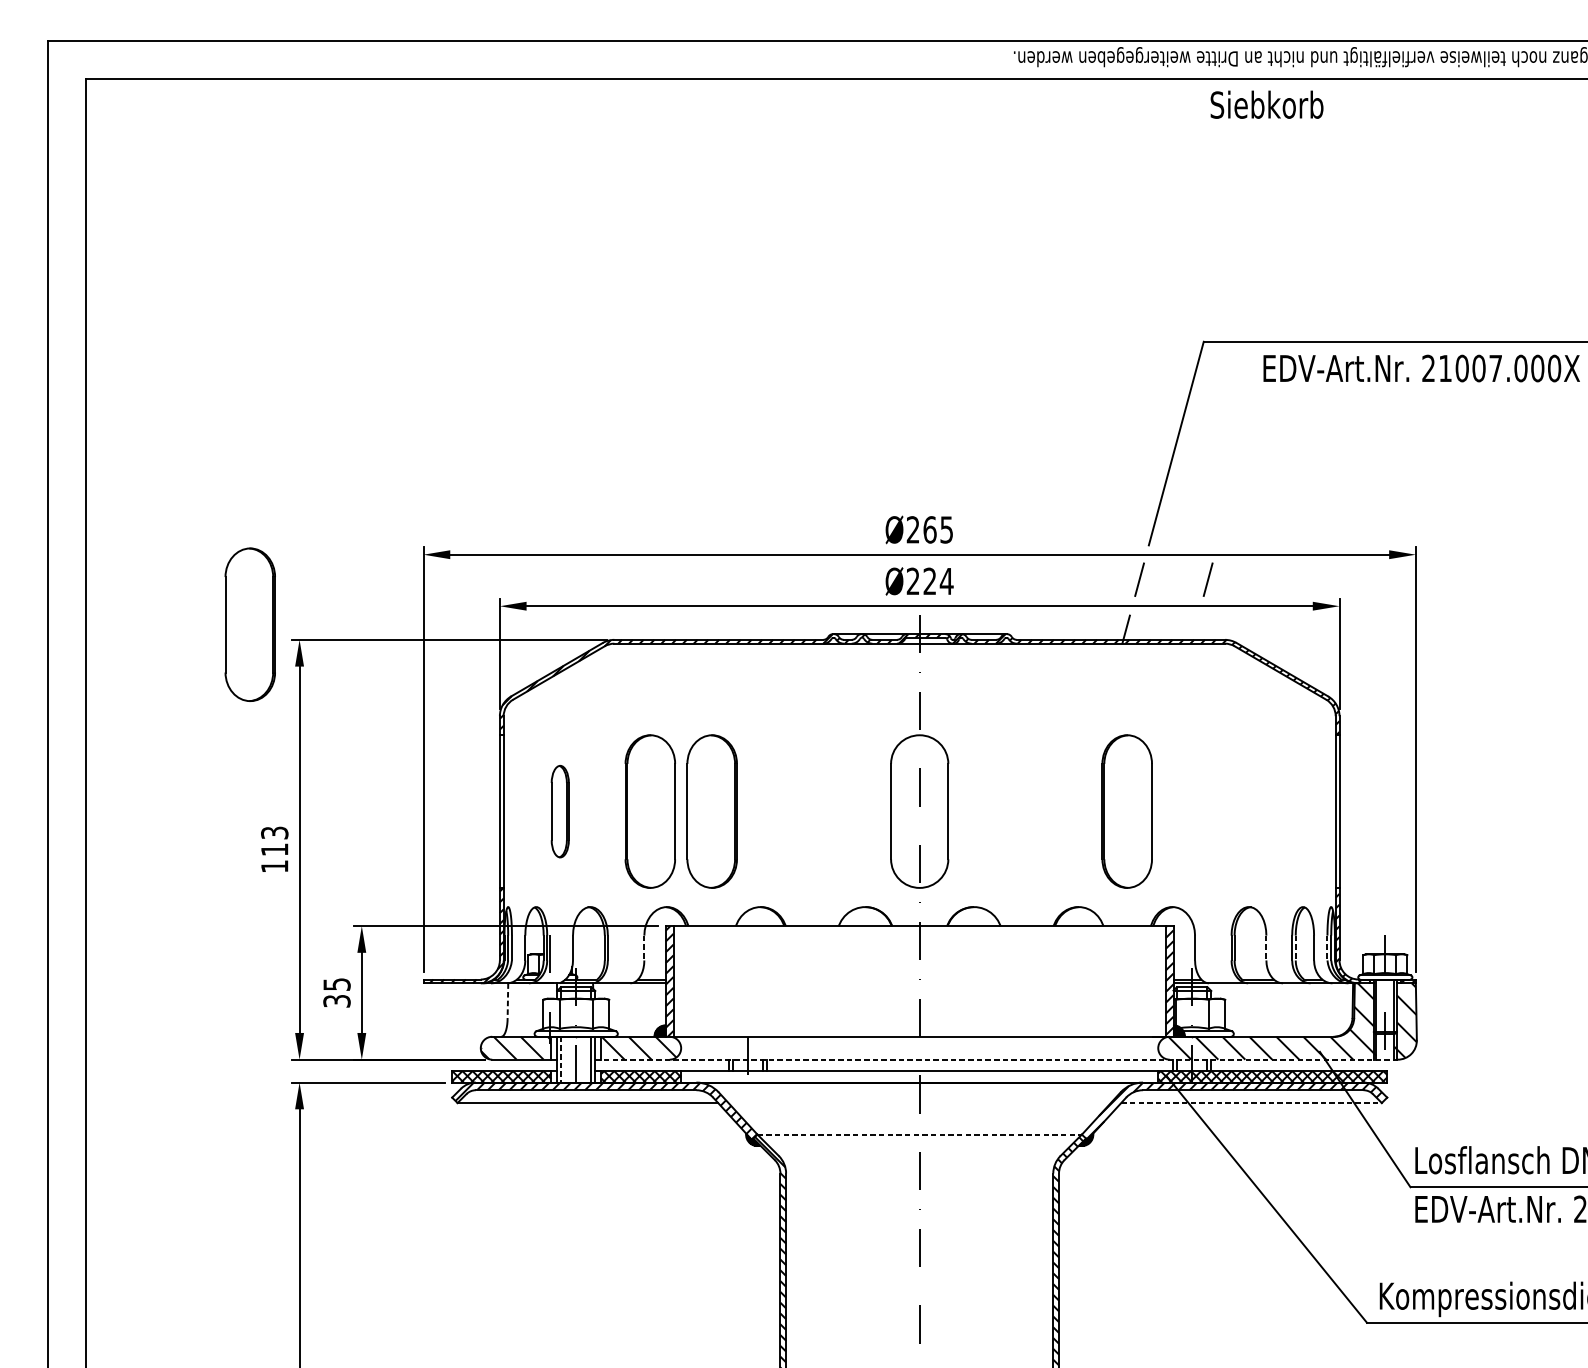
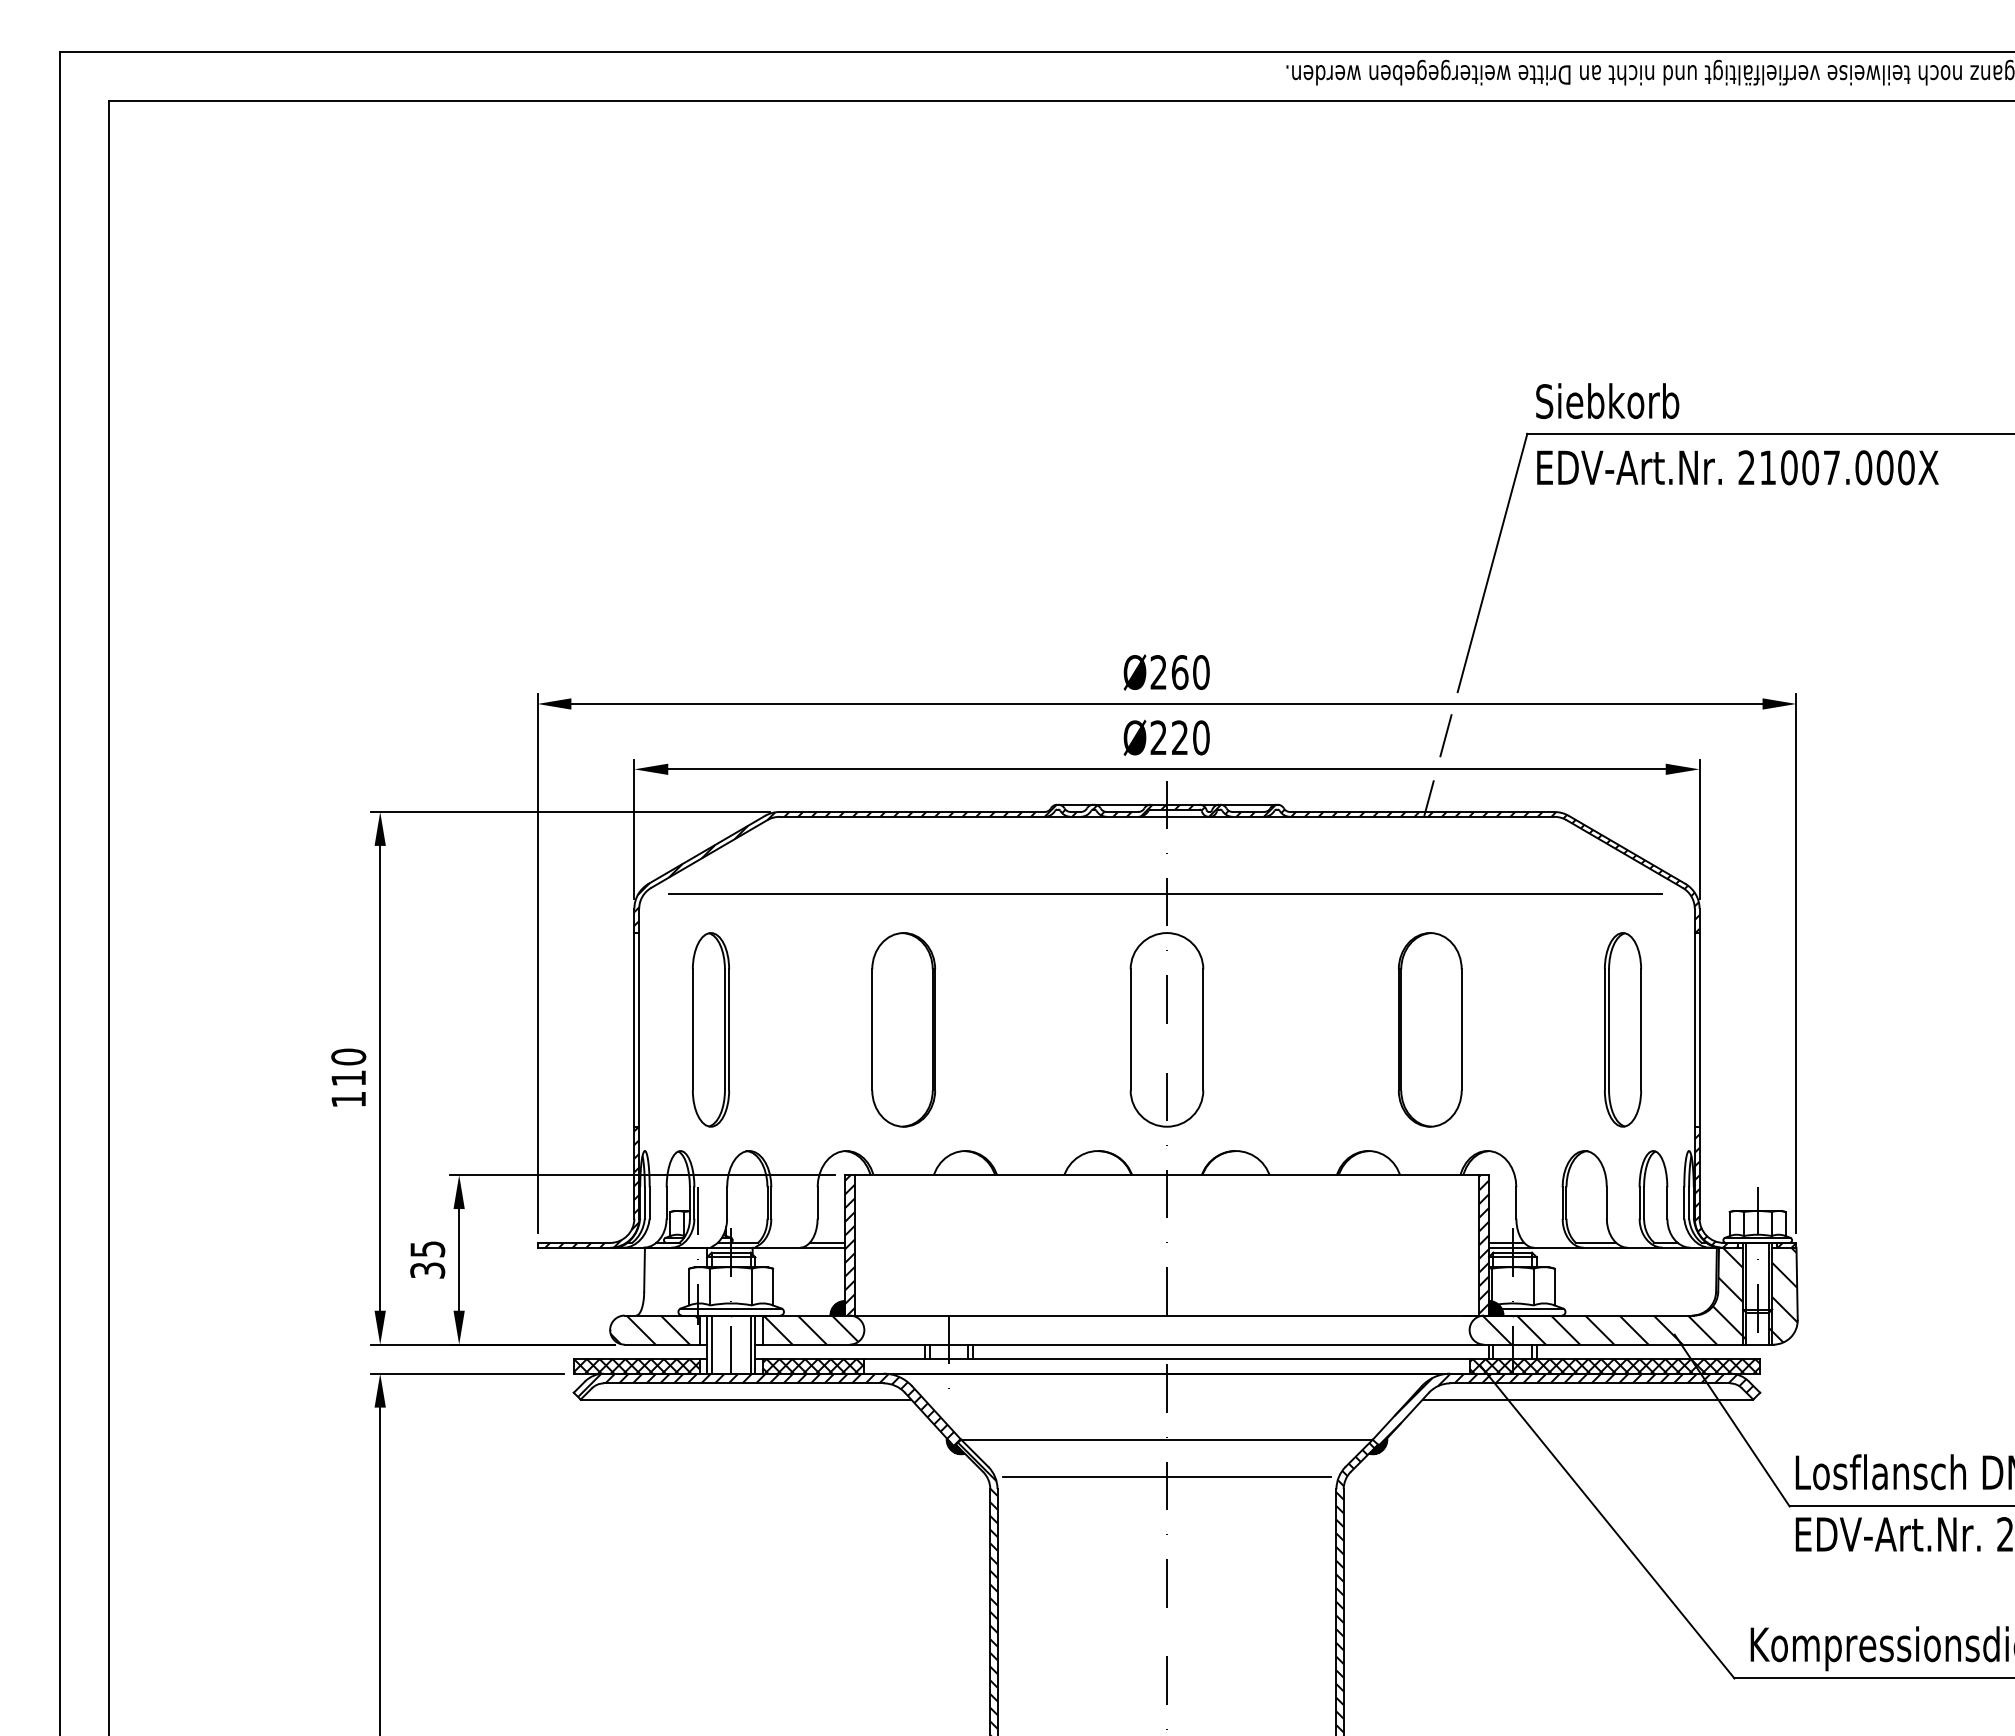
text: (1266, 105) -> (1607, 401), moved
text: (1421, 368) -> (1737, 467), moved
text: (946, 529) -> (1201, 672), Ø265 -> Ø260
line: (1207, 579) -> (1532, 735), removed
text: (946, 581) -> (1201, 737), Ø224 -> Ø220
part: (250, 624) -> (317, 792), removed
line: (918, 704) -> (1165, 894), added
part: (559, 811) -> (710, 1029), size x1.67
part: (650, 811) -> (825, 1029), removed
part: (1278, 811) -> (1622, 1029), added
text: (274, 832) -> (348, 1056), 113 -> 110
line: (644, 948) -> (817, 1203), dashed -> solid
line: (1266, 948) -> (1606, 1203), dashed -> solid
line: (1296, 948) -> (1644, 1203), dashed -> solid
line: (1327, 948) -> (1684, 1203), dashed -> solid
line: (507, 1001) -> (644, 1270), dashed -> solid
line: (996, 1059) -> (1264, 1344), dashed -> solid
line: (560, 1060) -> (711, 1345), dashed -> solid
line: (1251, 1102) -> (1588, 1399), dashed -> solid
line: (919, 1134) -> (1166, 1439), dashed -> solid
line: (919, 1164) -> (1166, 1477), added

